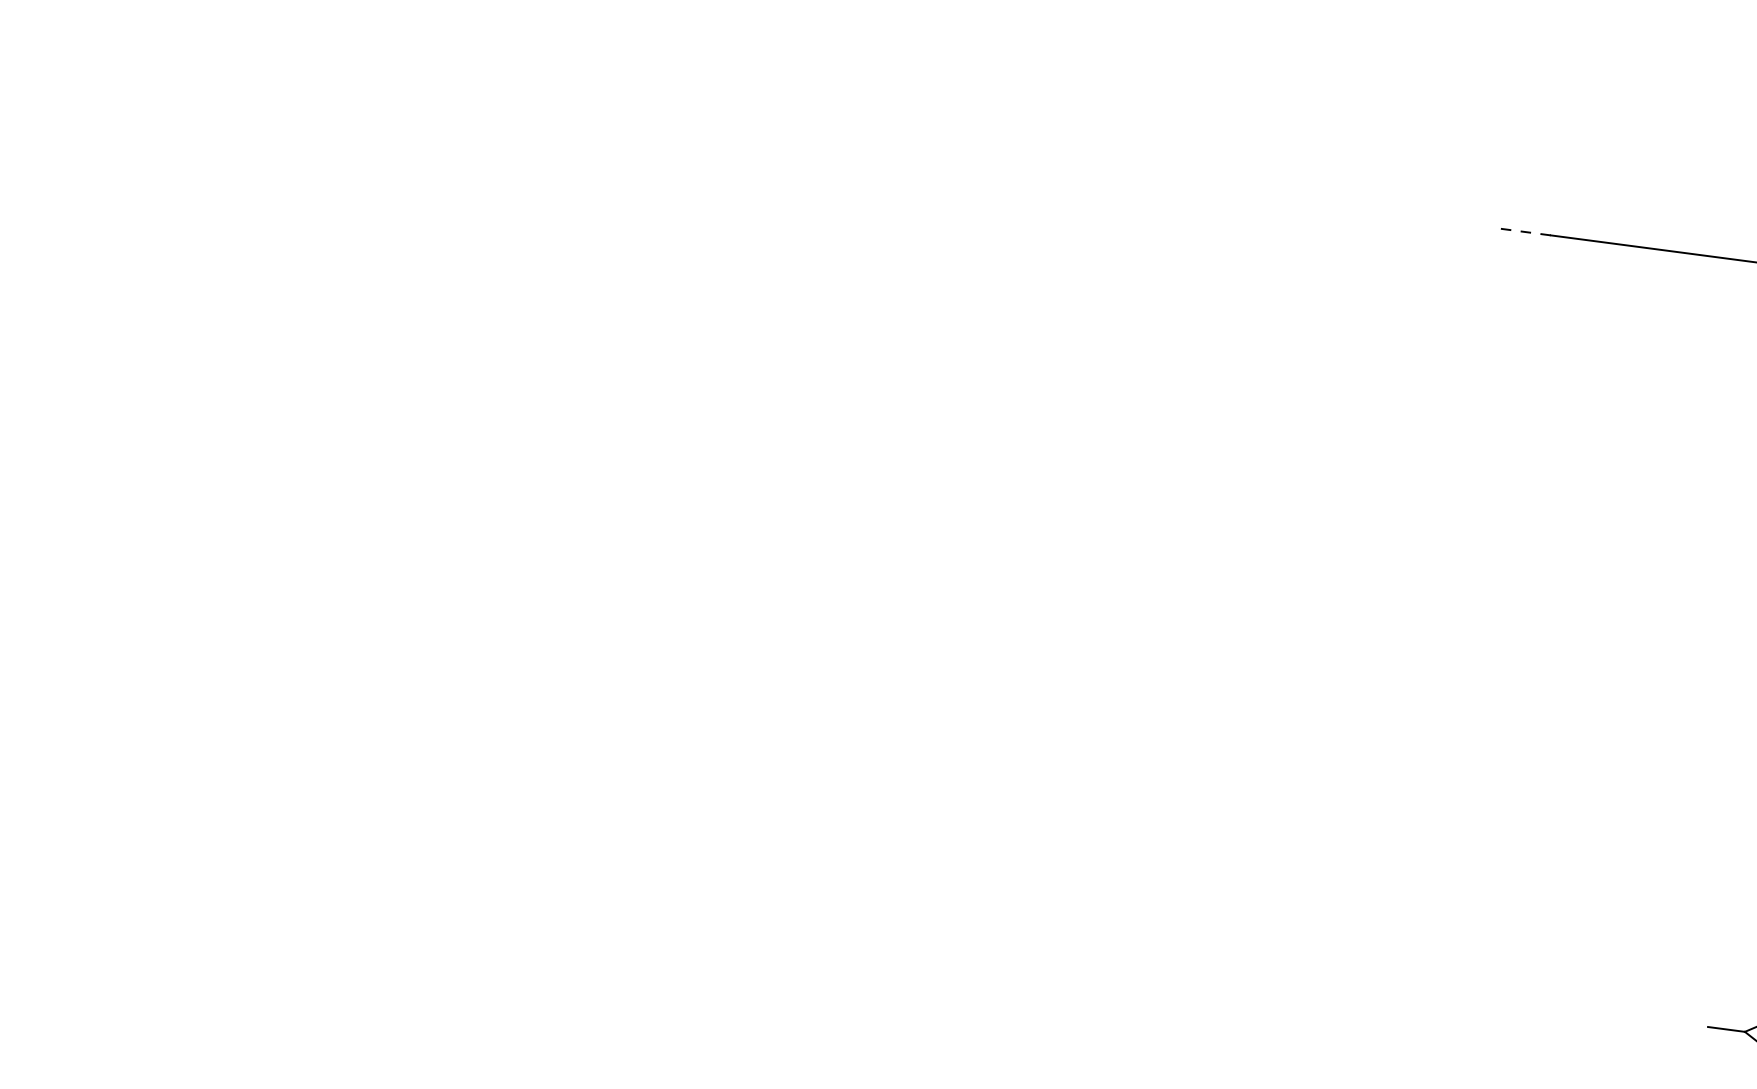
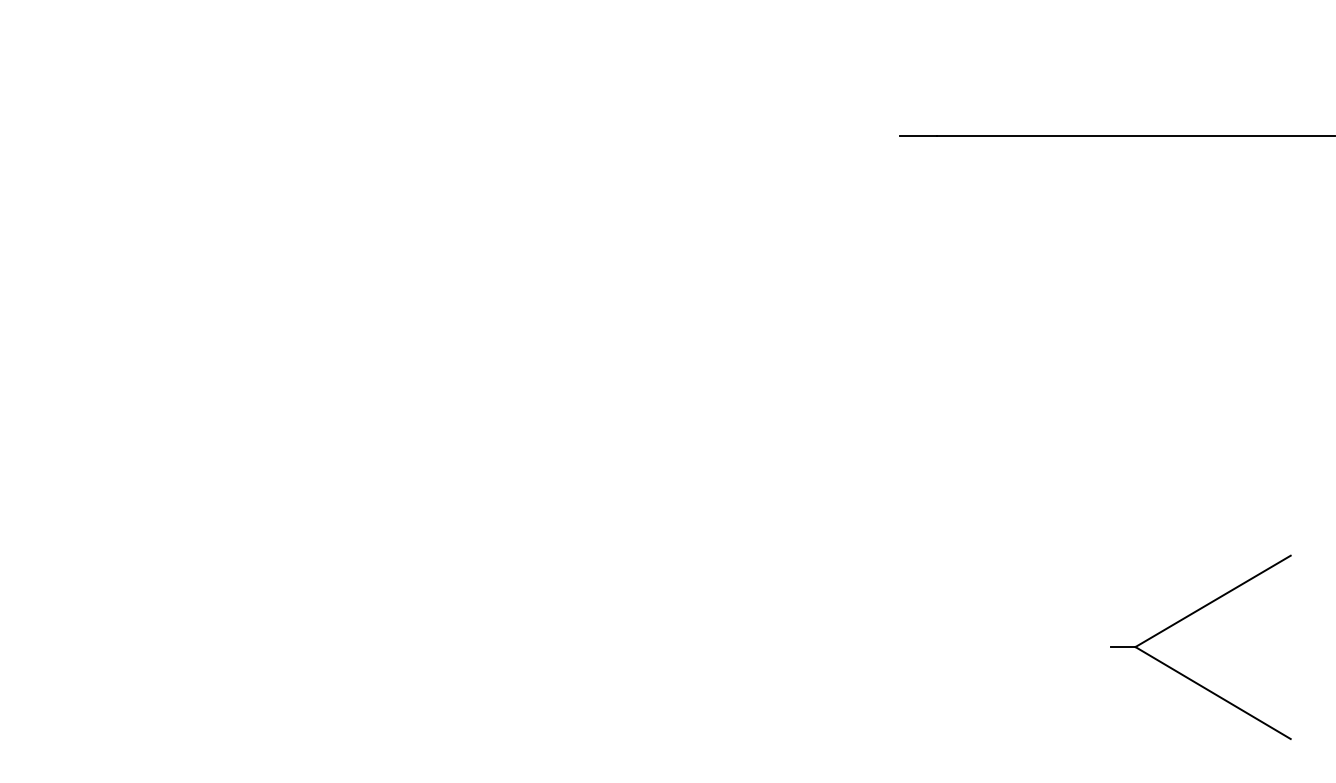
line: (1522, 232) -> (918, 136), dashed -> solid

